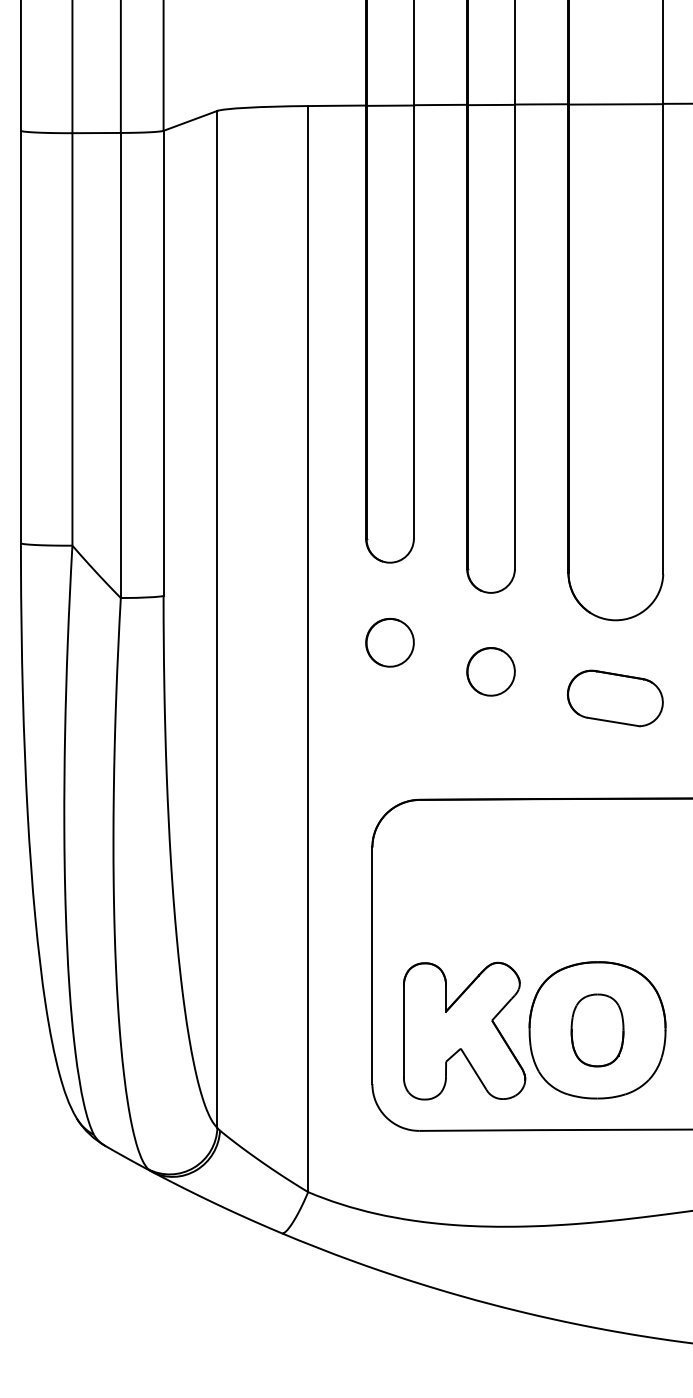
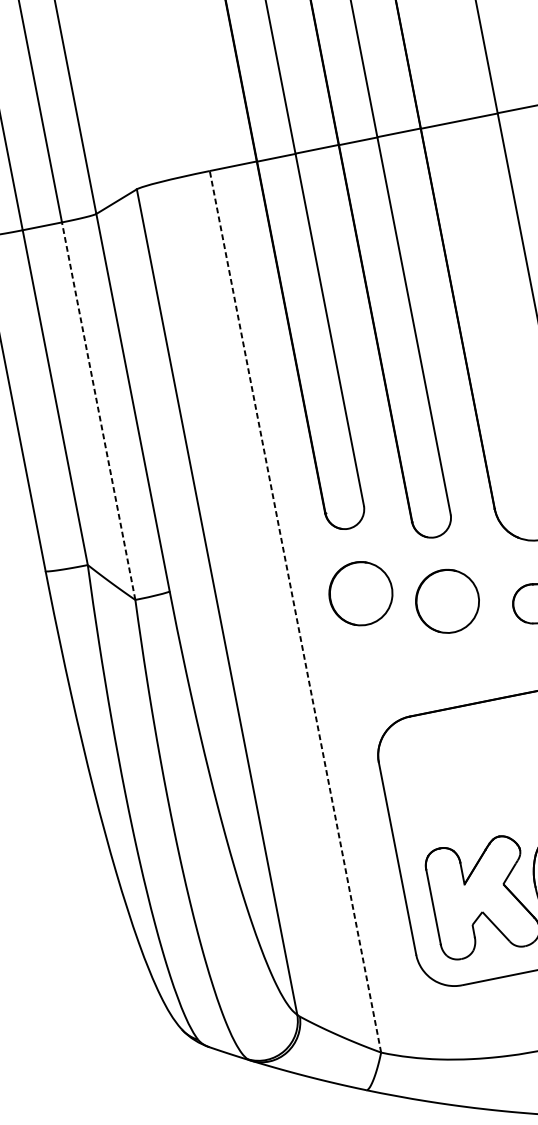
line: (120, 365) -> (98, 411), solid -> dashed
part: (389, 642) -> (360, 593), size x1.6
line: (308, 648) -> (295, 611), solid -> dashed
part: (490, 671) -> (447, 601), size x1.6

